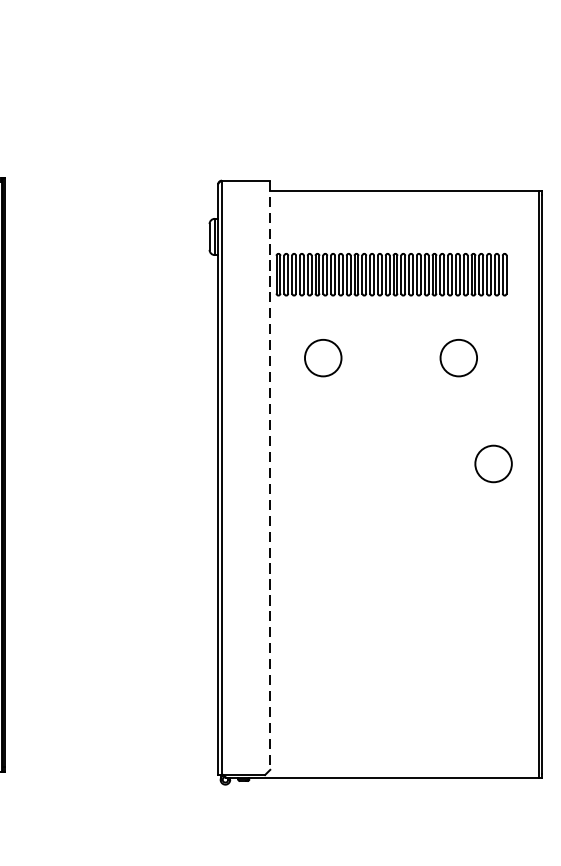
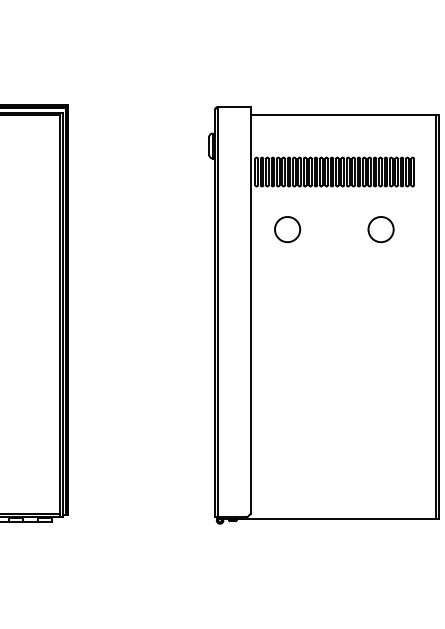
circle: (492, 463) -> (404, 302), removed
line: (270, 475) -> (251, 310), dashed -> solid

